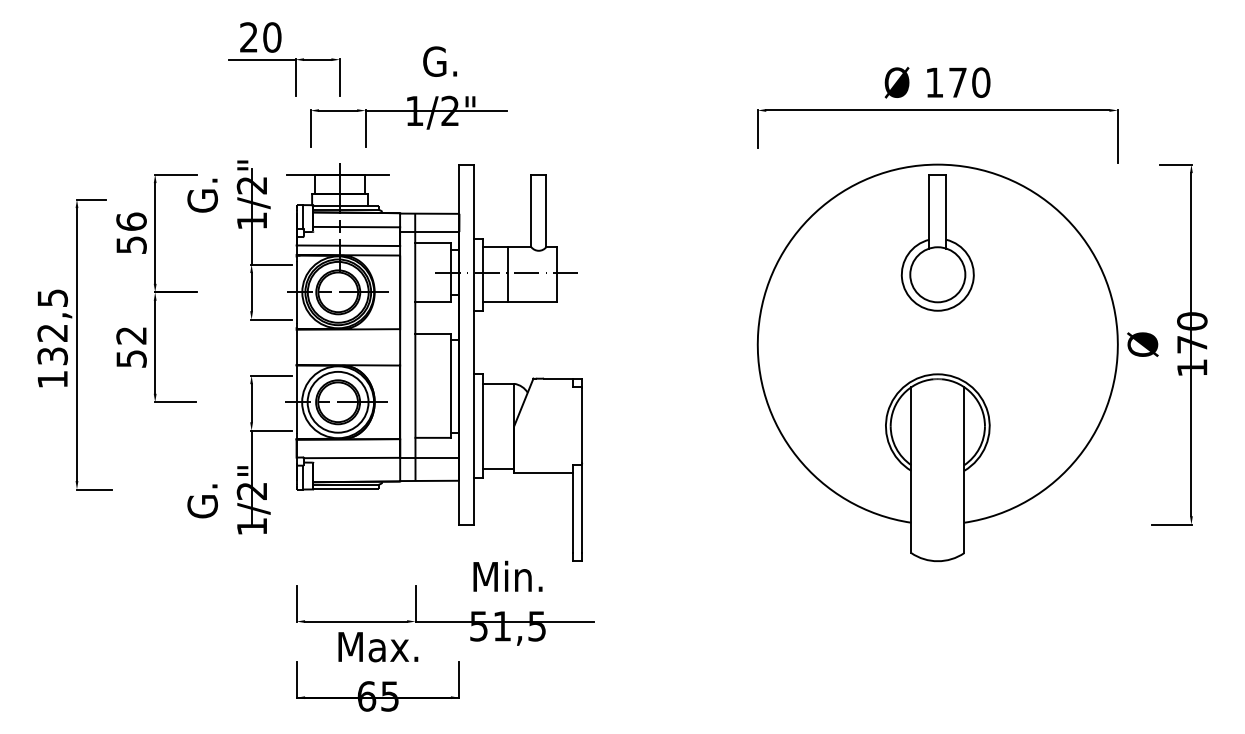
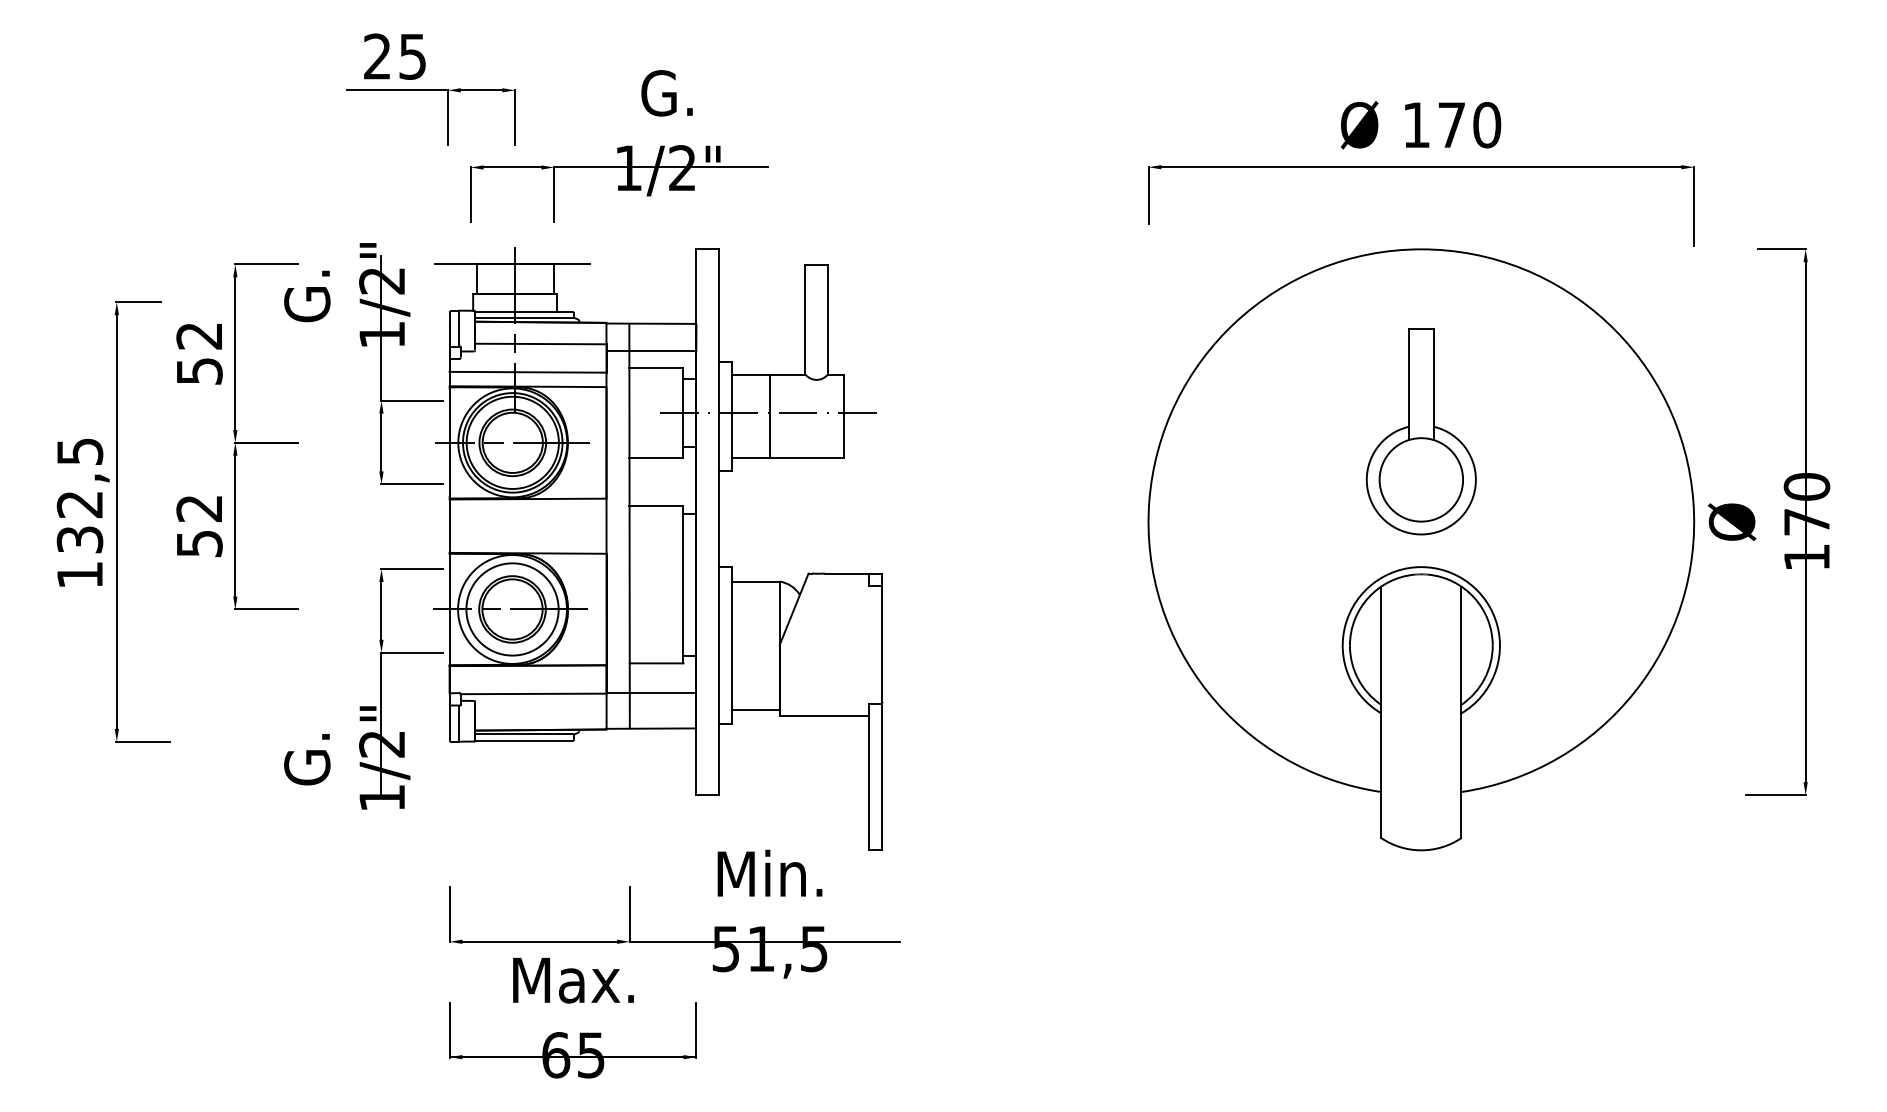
text: (272, 37) -> (413, 56), 20 -> 25
text: (131, 221) -> (199, 335), 56 -> 52
part: (937, 242) -> (1420, 430), moved

